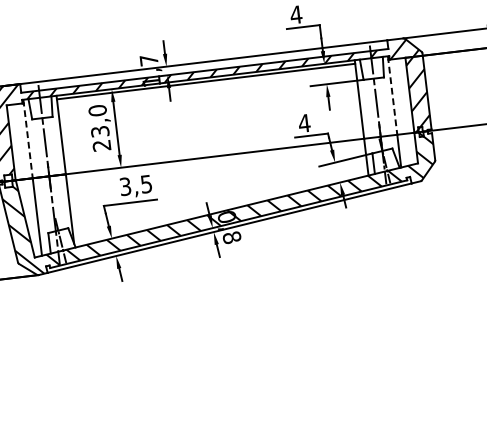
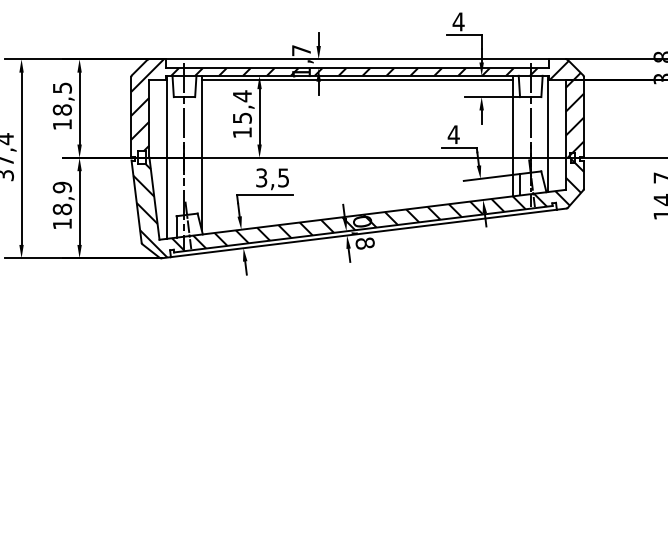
line: (393, 96) -> (548, 117), dashed -> solid
text: (98, 128) -> (241, 114), 23,0 -> 15,4
line: (28, 139) -> (167, 117), dashed -> solid

